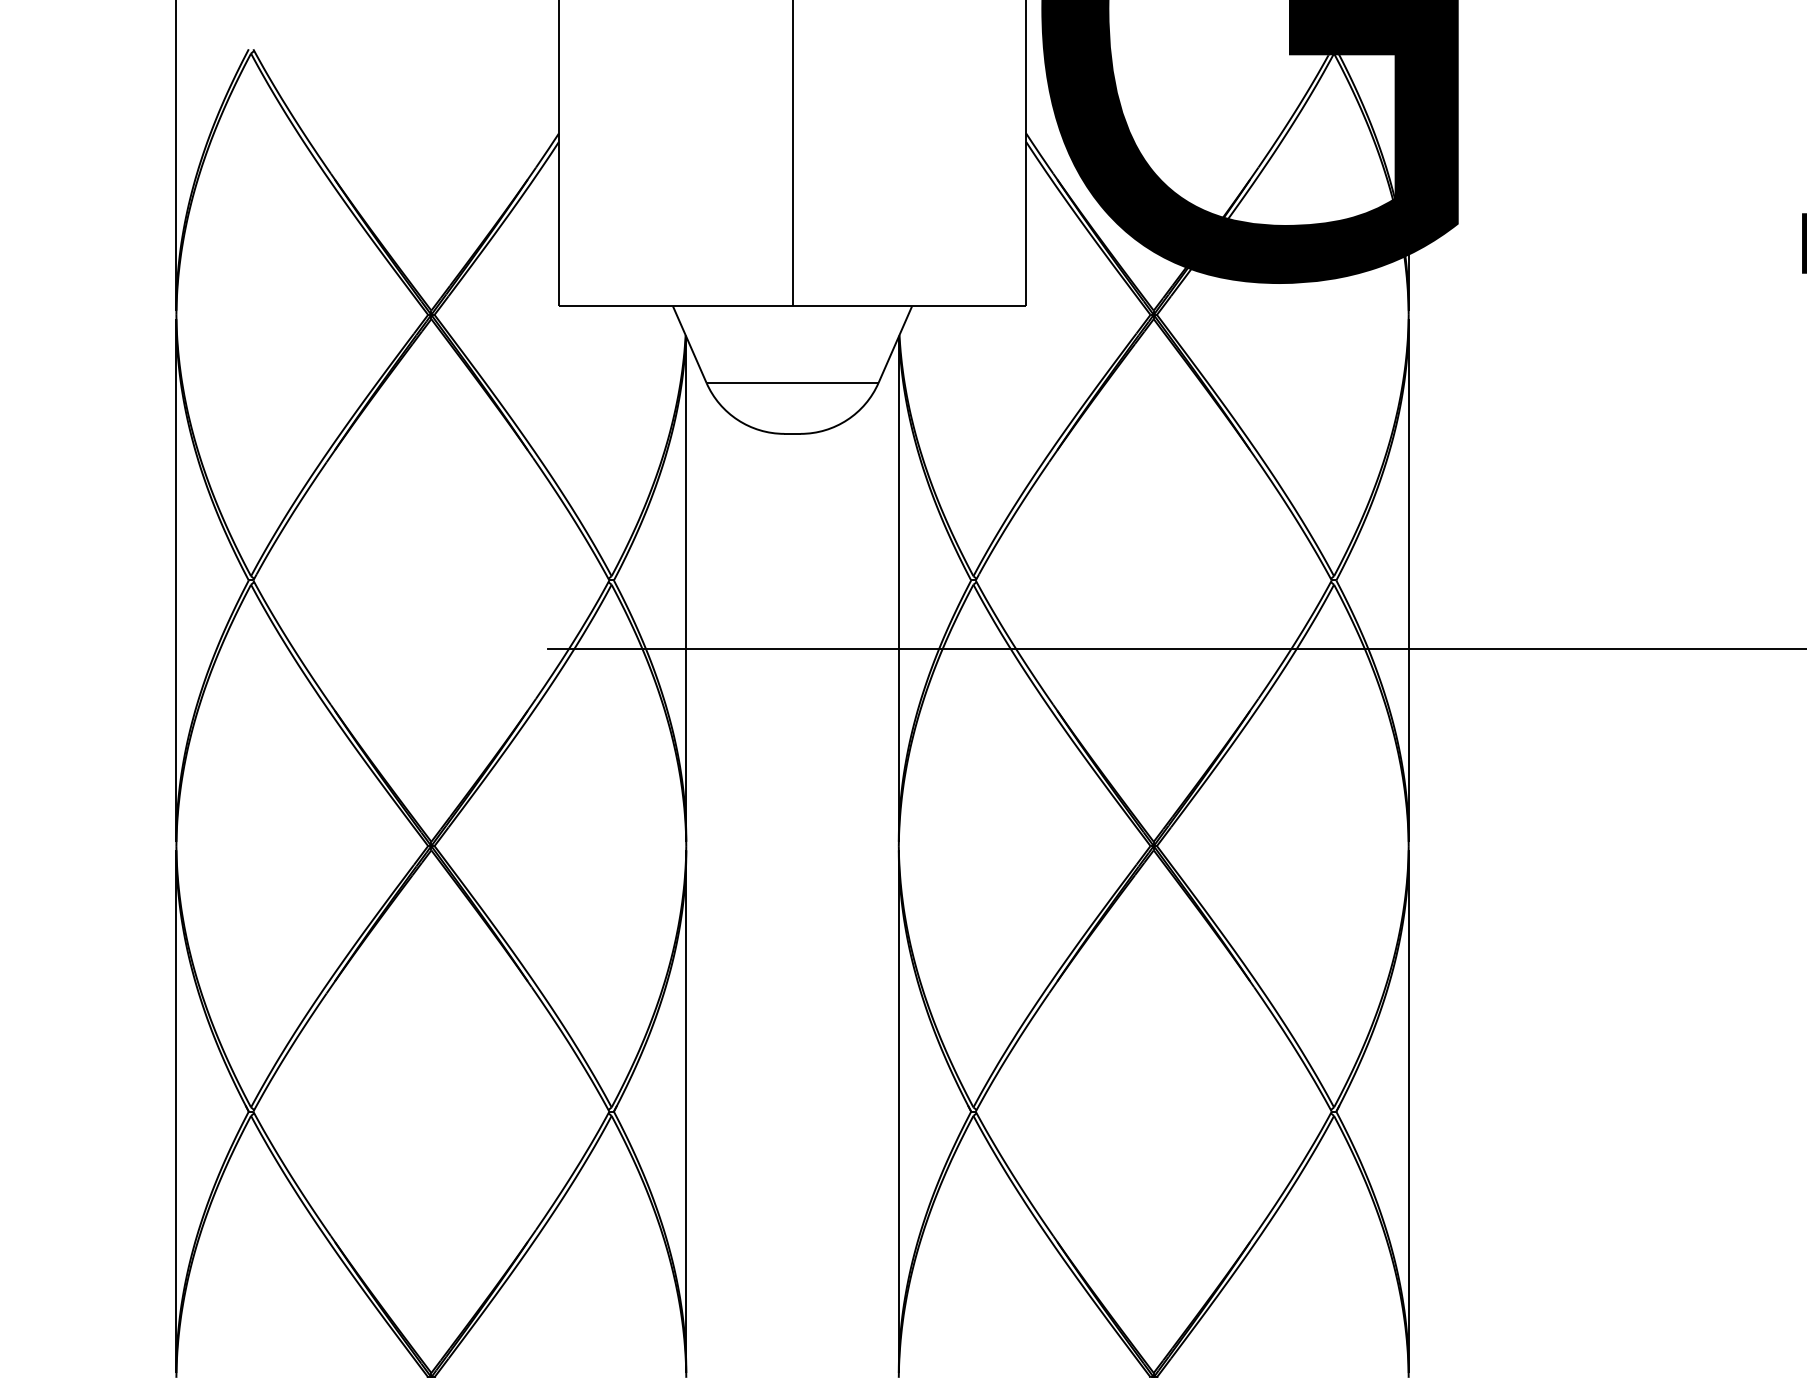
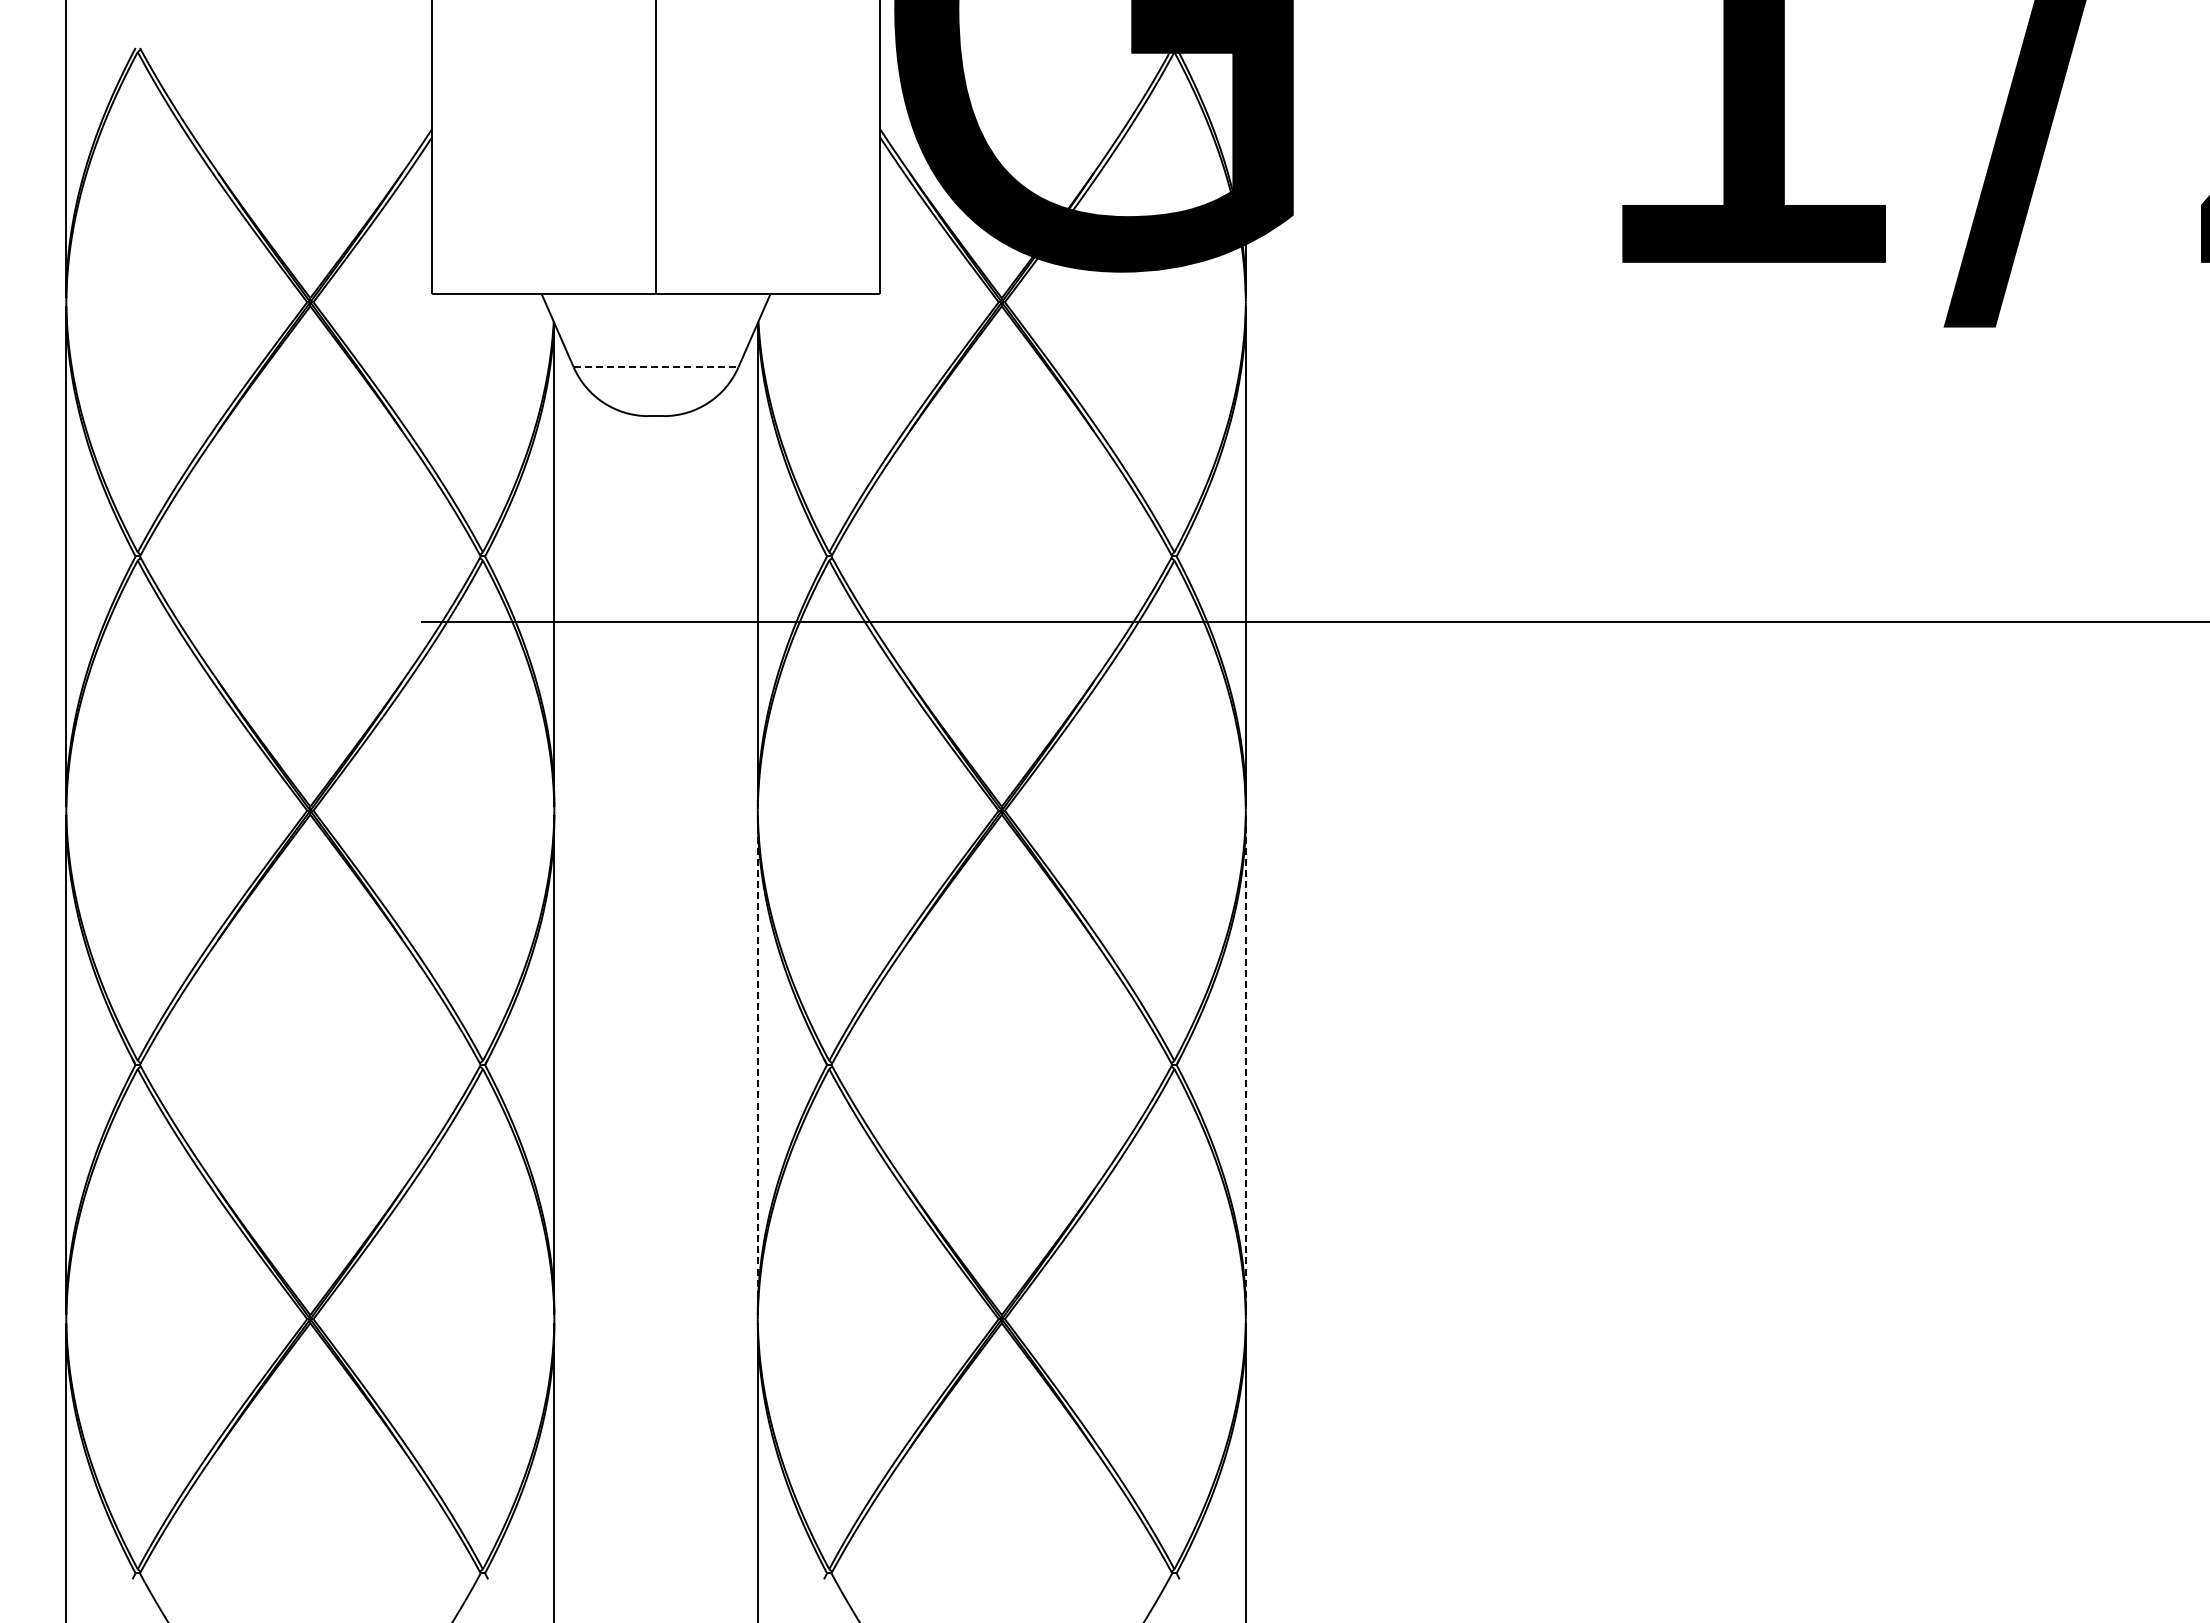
line: (792, 383) -> (656, 367), solid -> dashed
line: (898, 1112) -> (757, 1065), solid -> dashed
line: (1408, 1112) -> (1245, 1065), solid -> dashed

